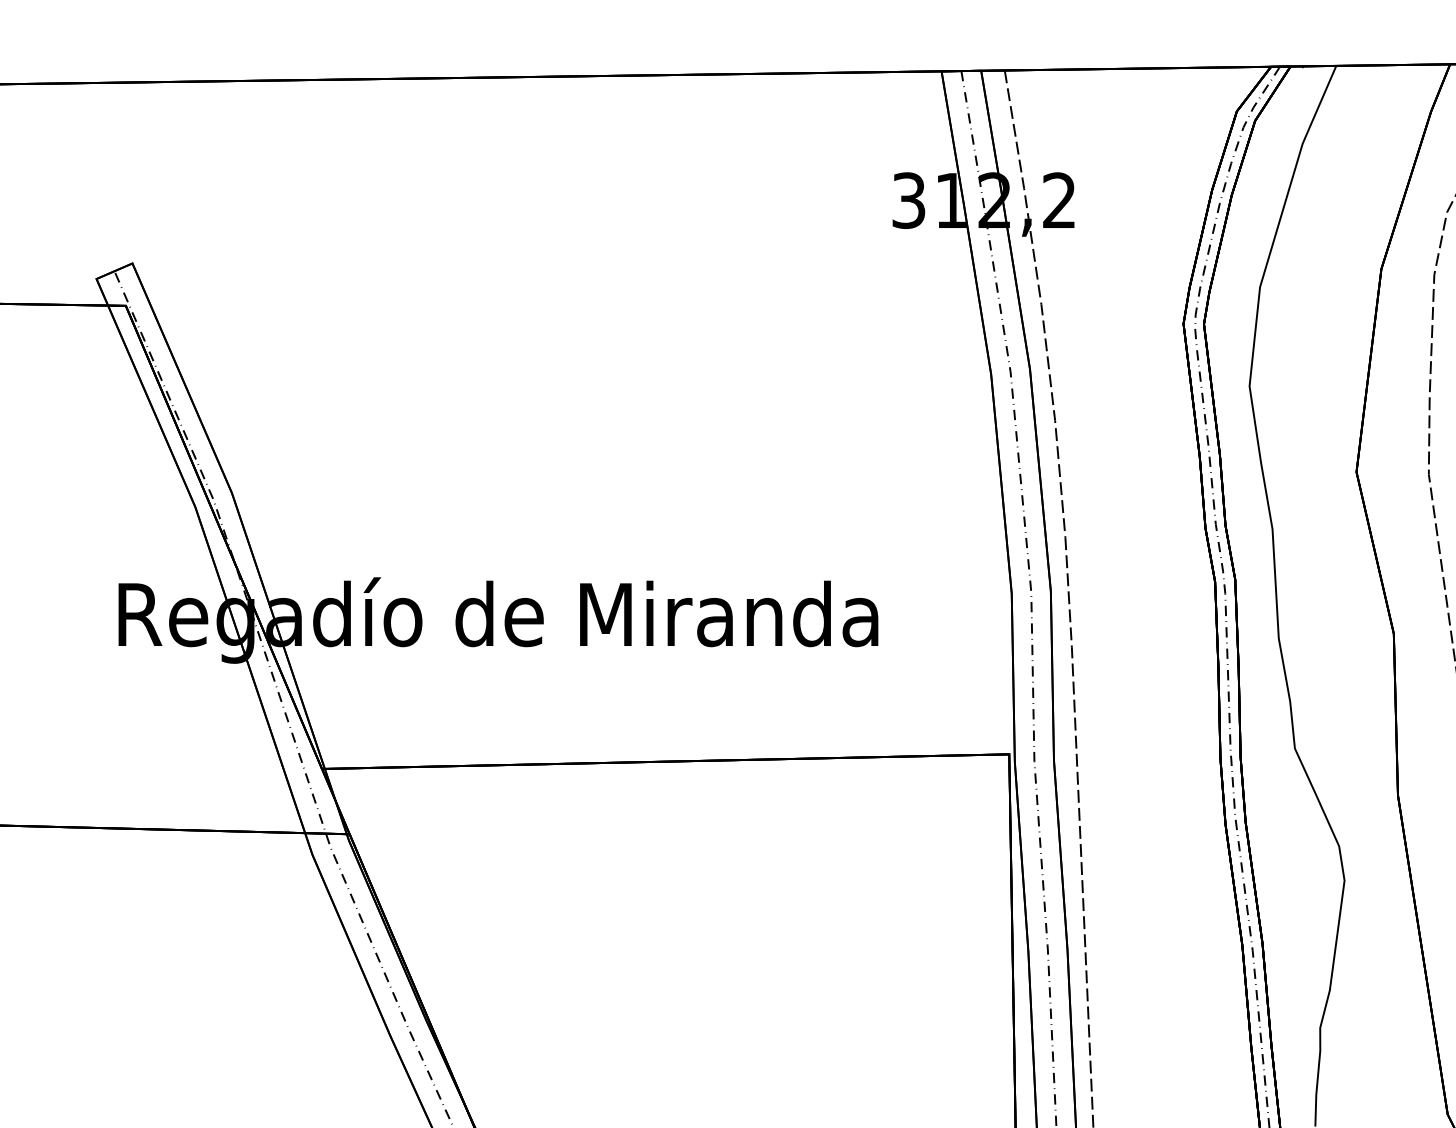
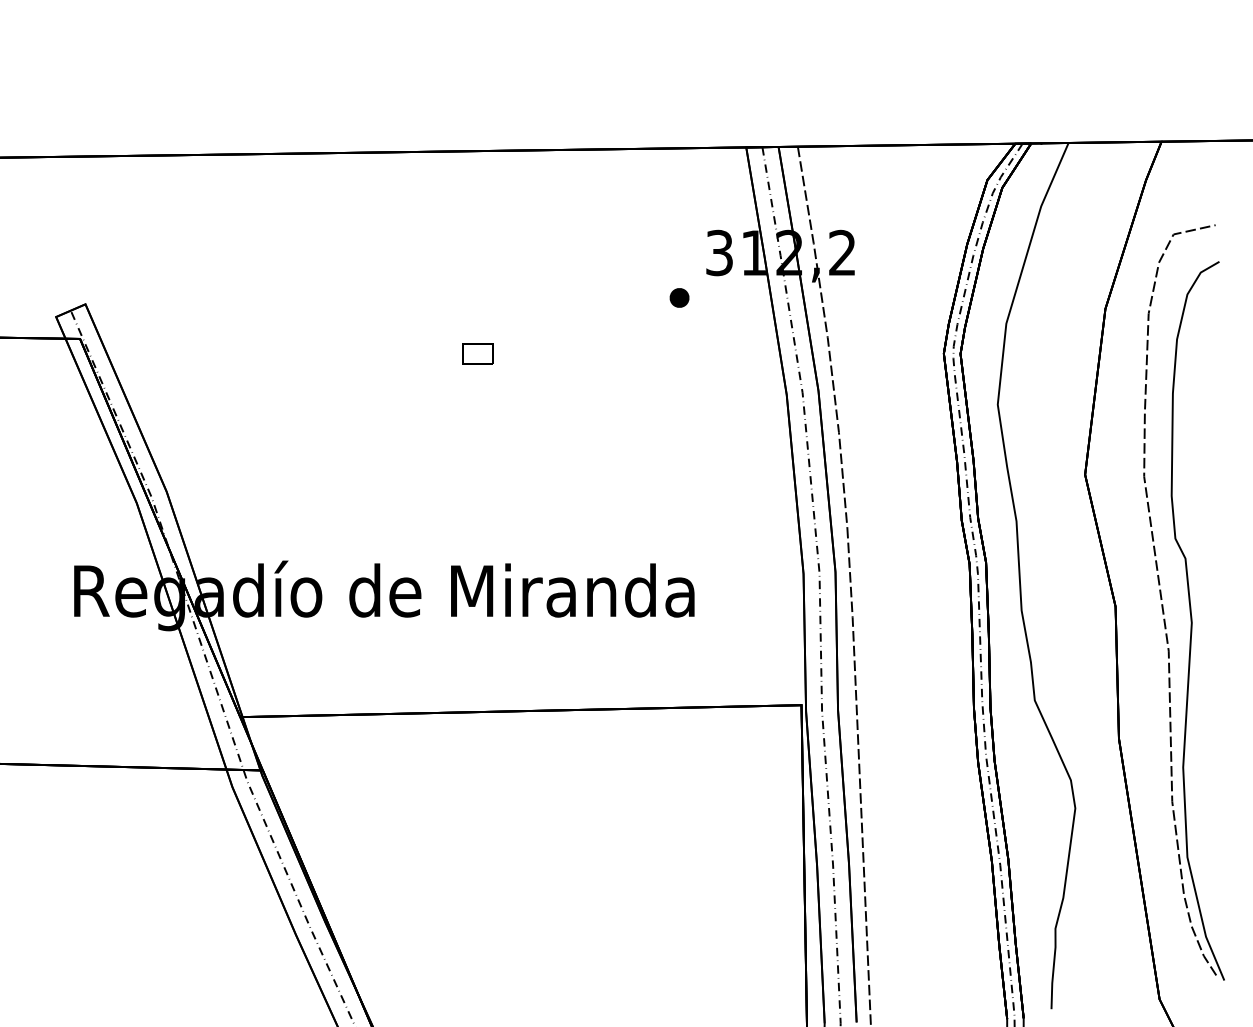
part: (859, 255) -> (679, 297), added
part: (612, 323) -> (477, 353), added

